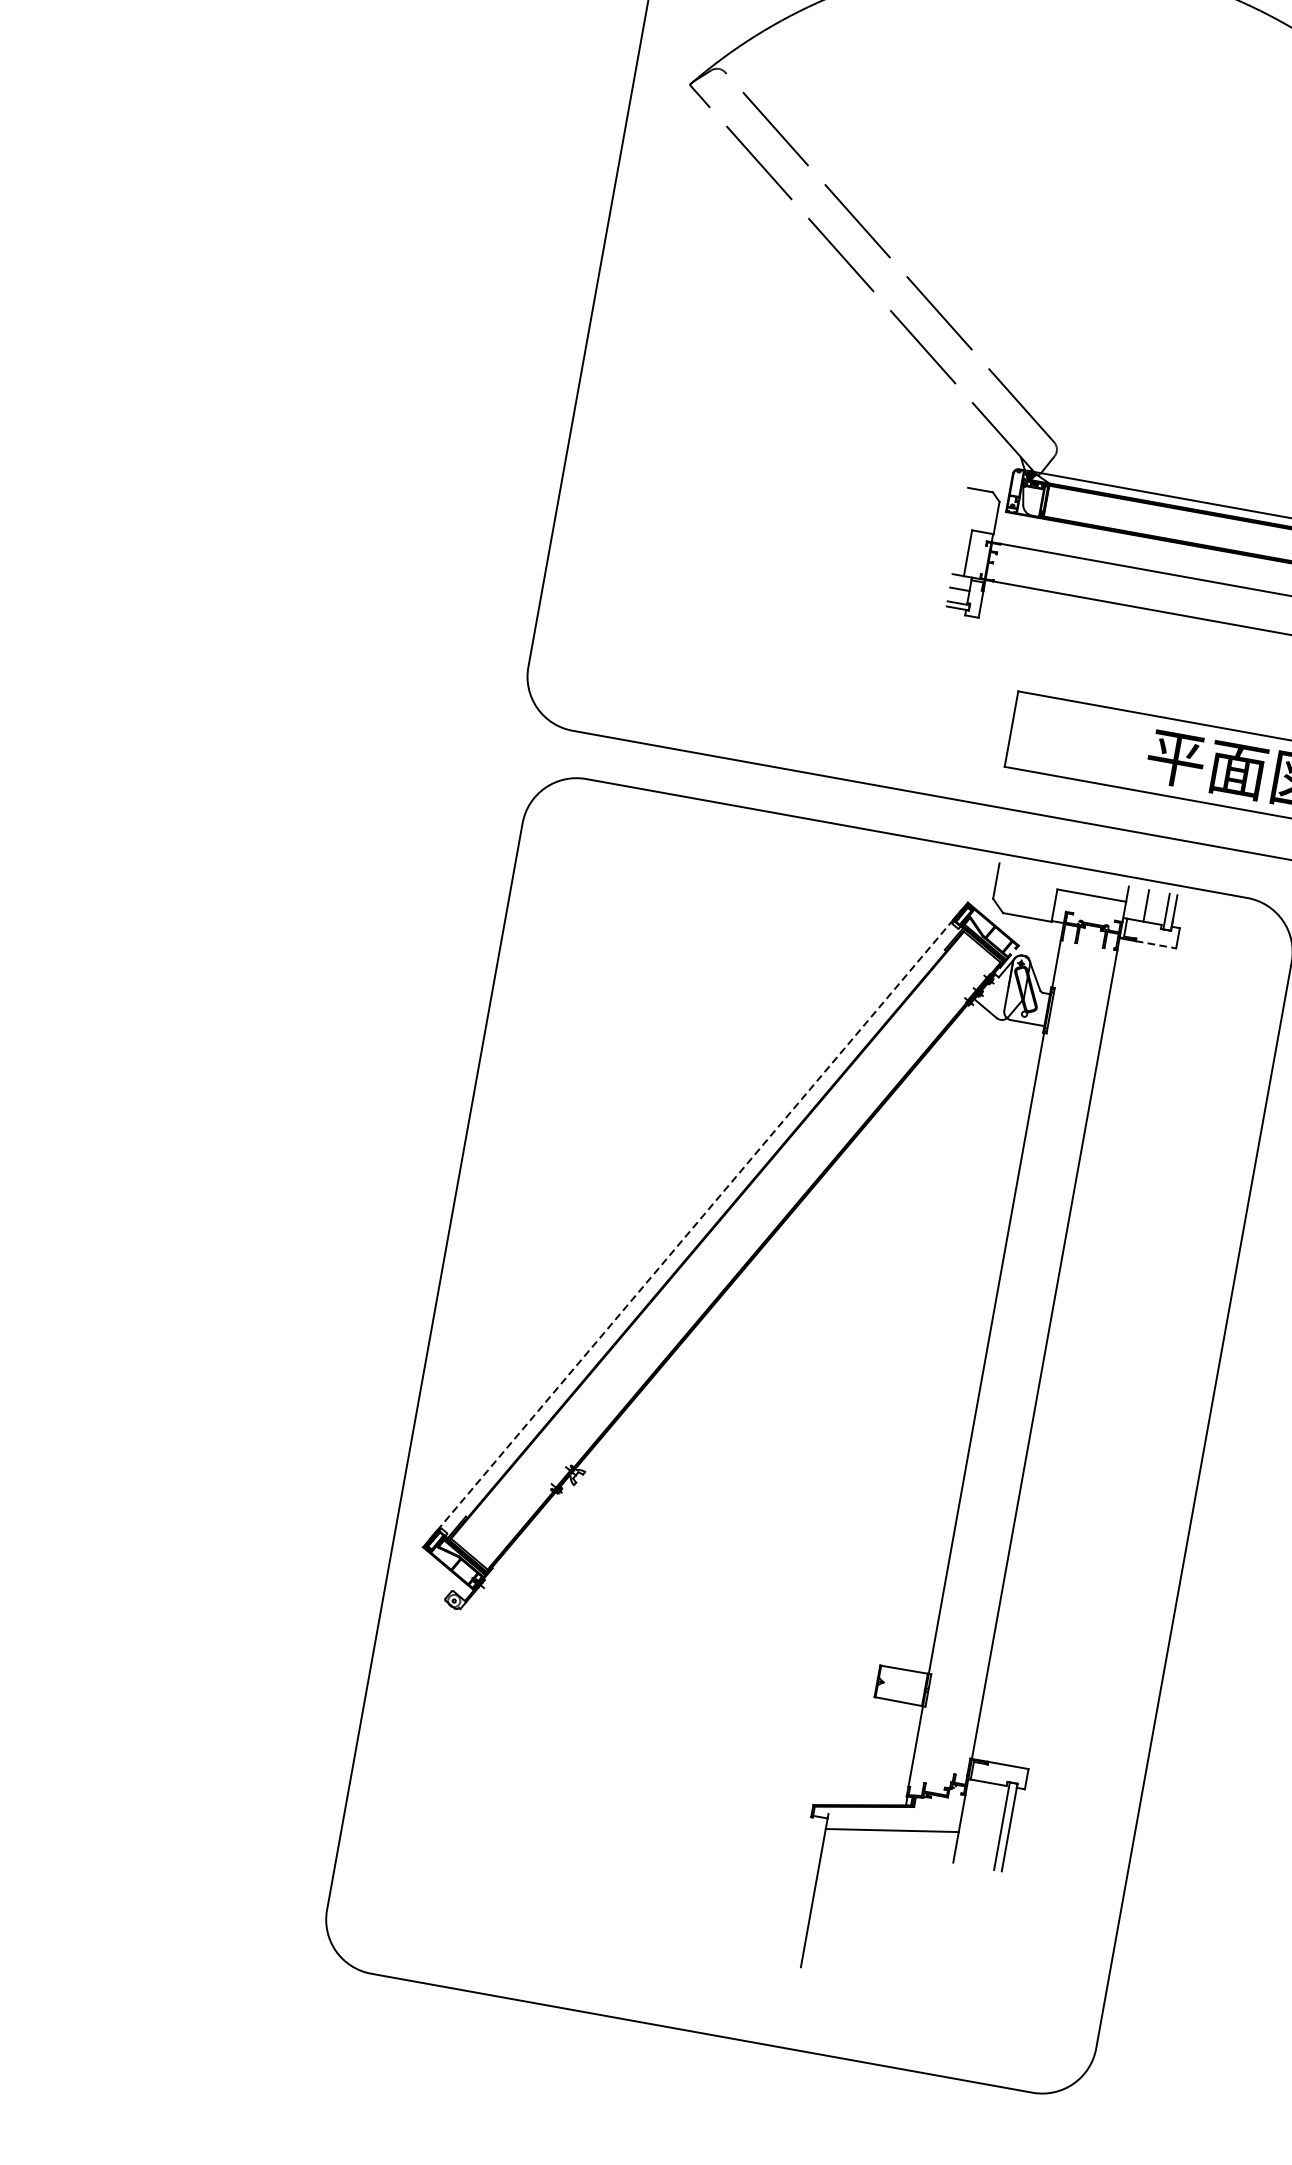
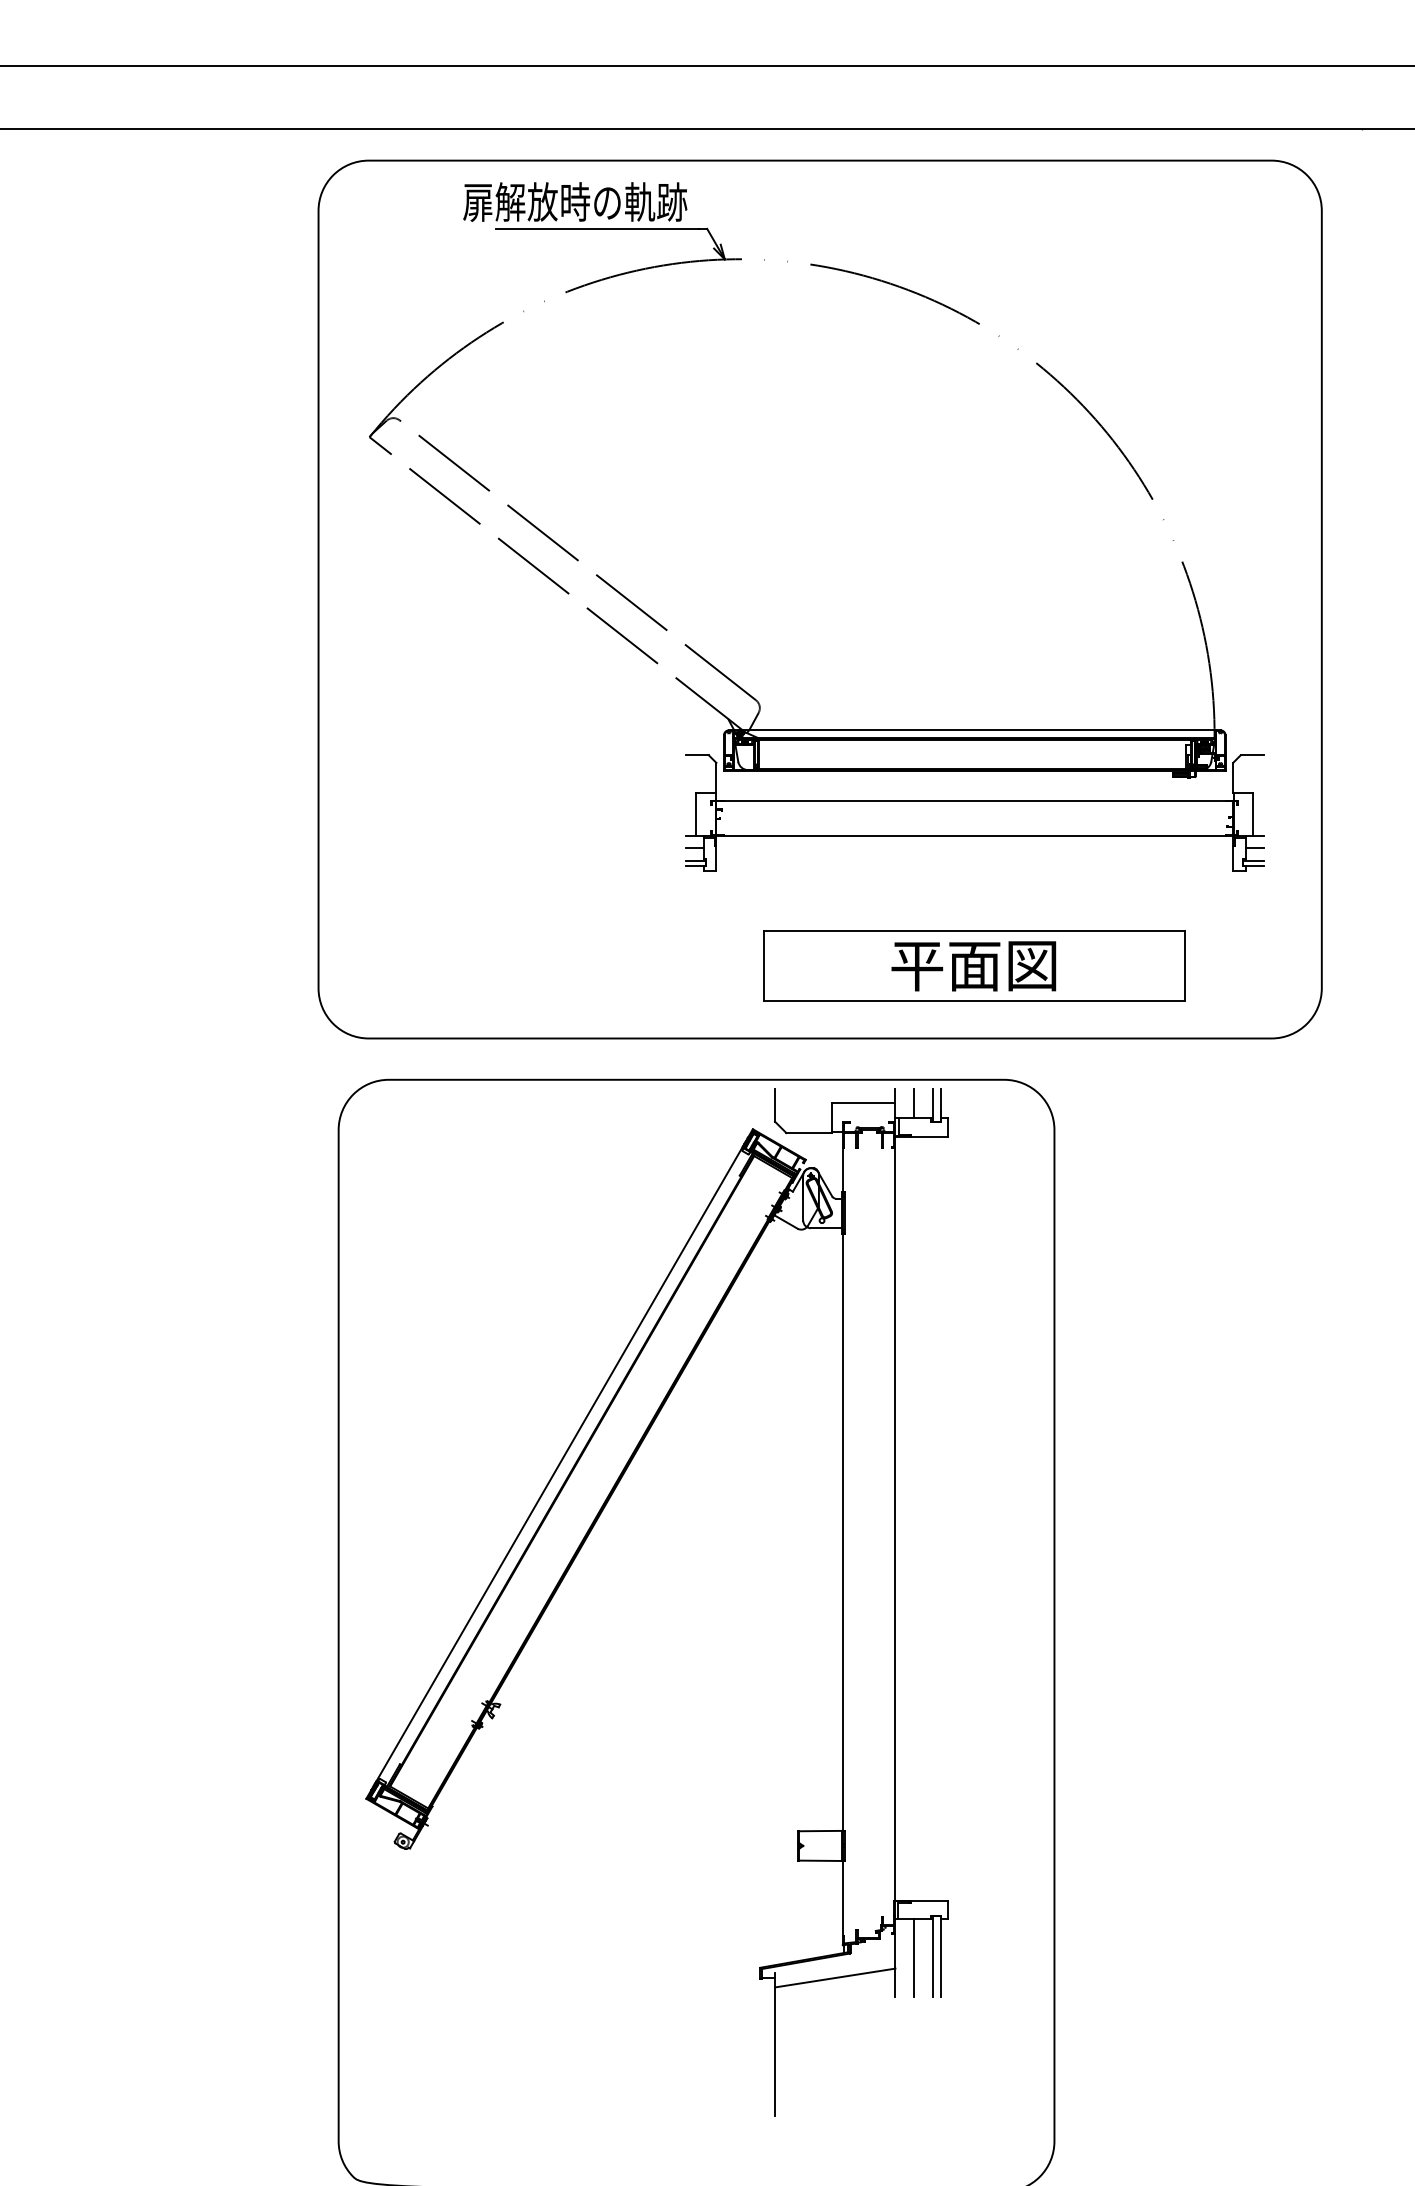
line: (1156, 944) -> (929, 1136), dashed -> solid
line: (695, 1225) -> (559, 1464), dashed -> solid
line: (981, 1824) -> (914, 1958), added

